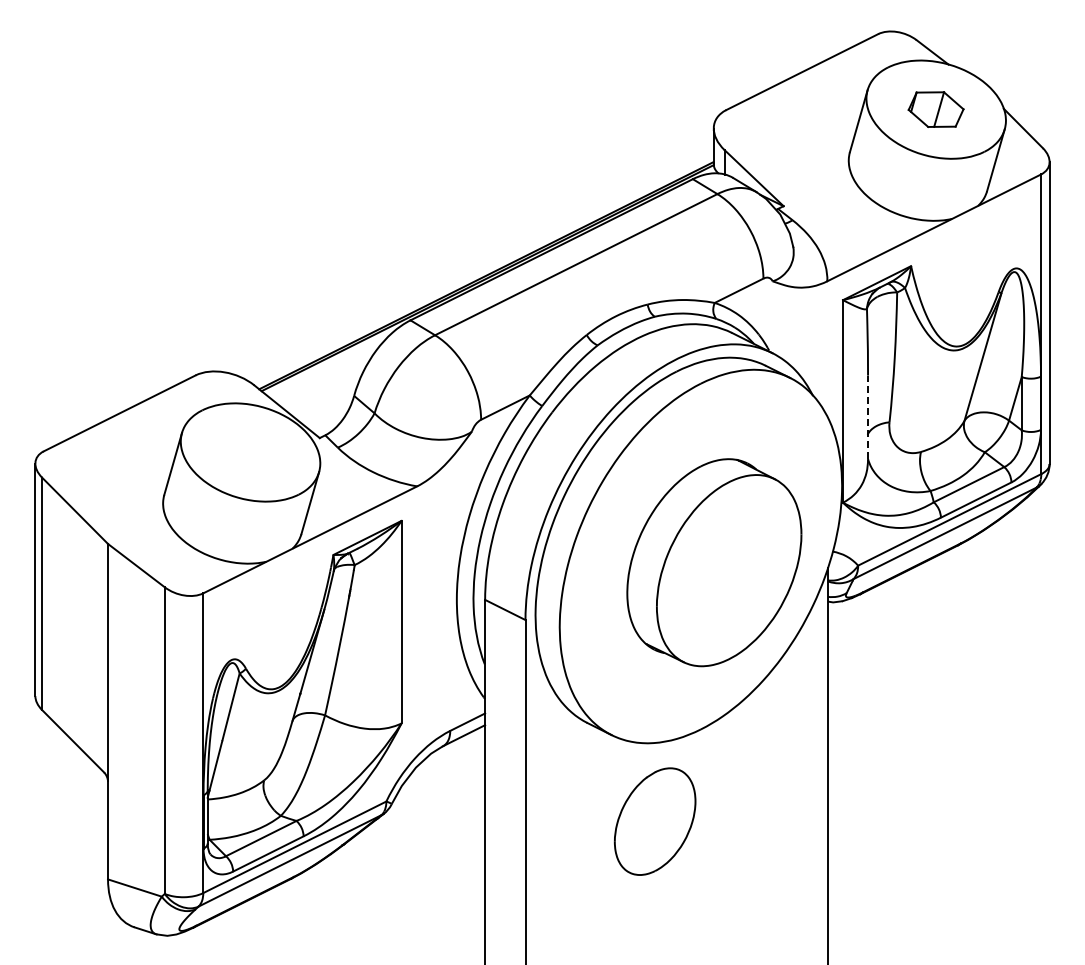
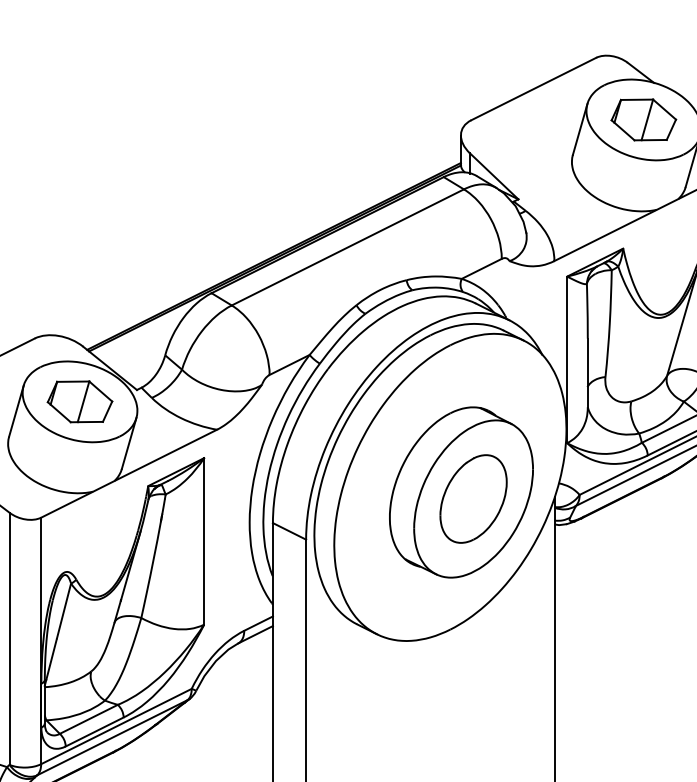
part: (935, 109) -> (643, 119), size x1.43
line: (868, 417) -> (588, 373), dashed -> solid
part: (250, 452) -> (79, 401), added
part: (655, 821) -> (473, 498), moved

